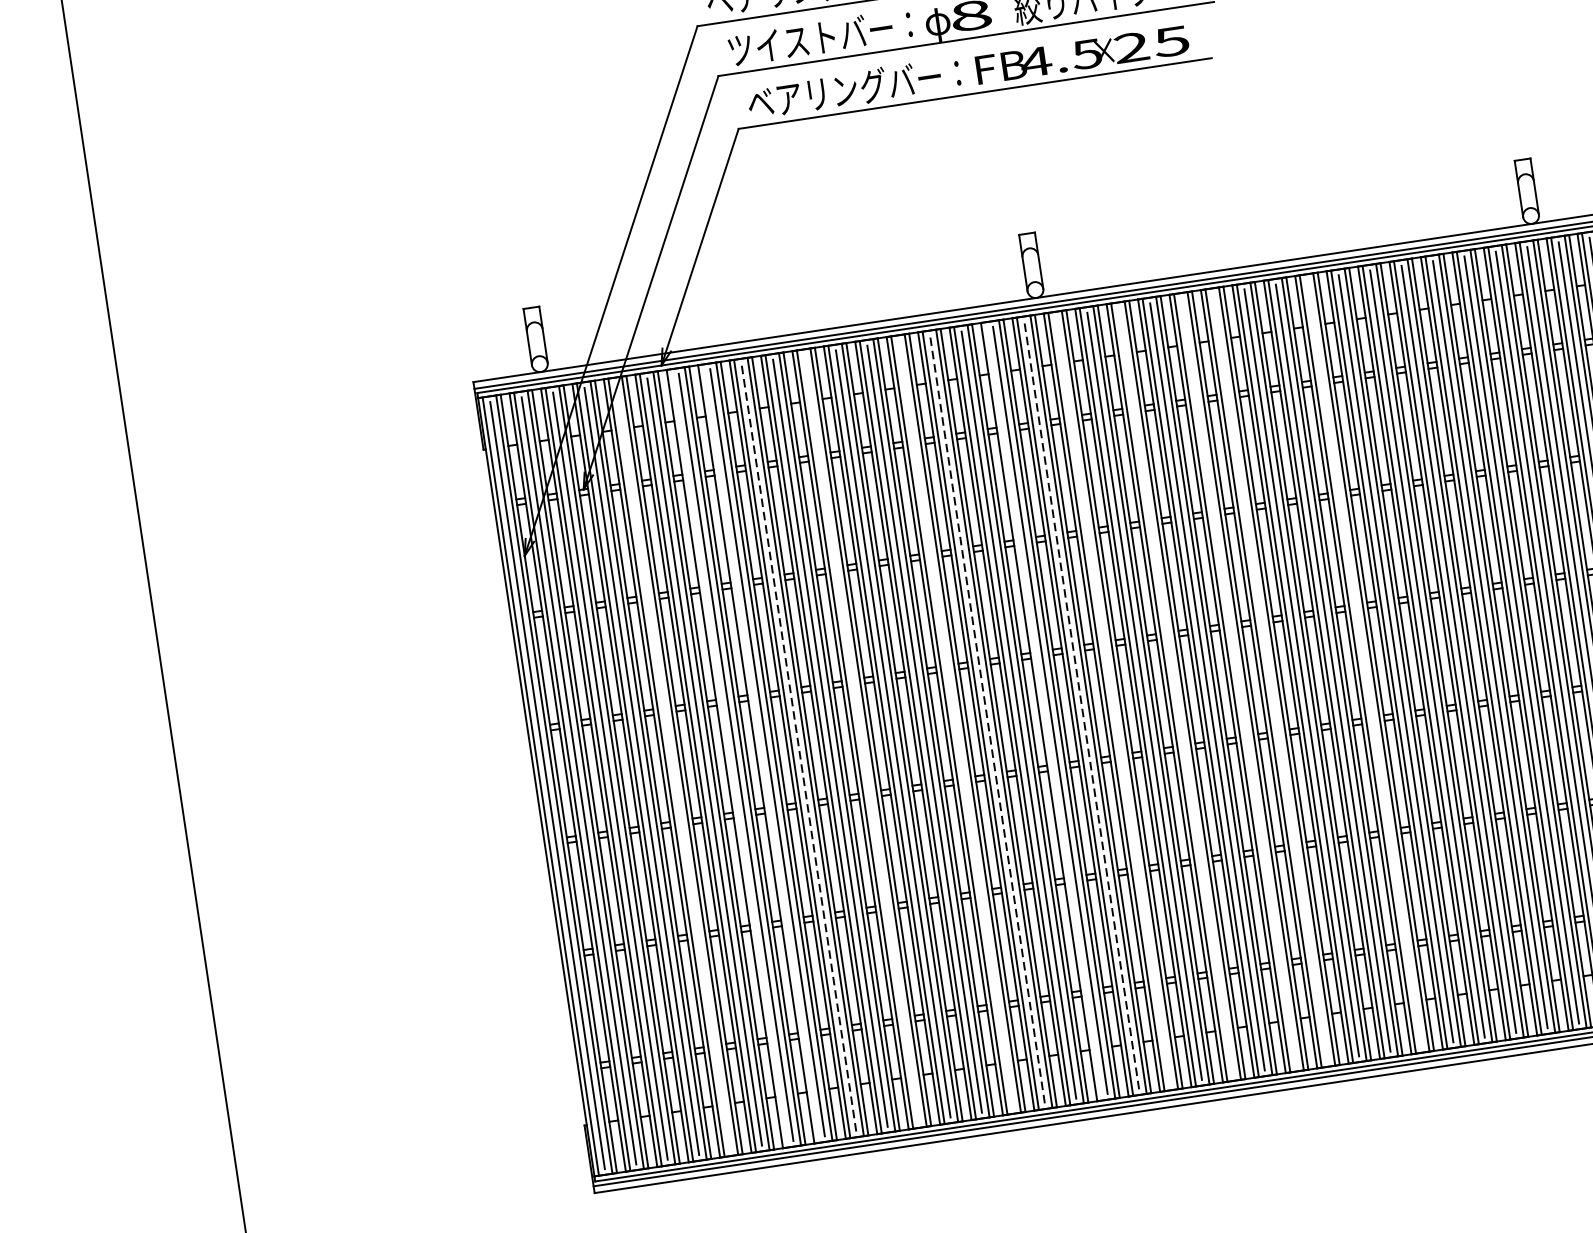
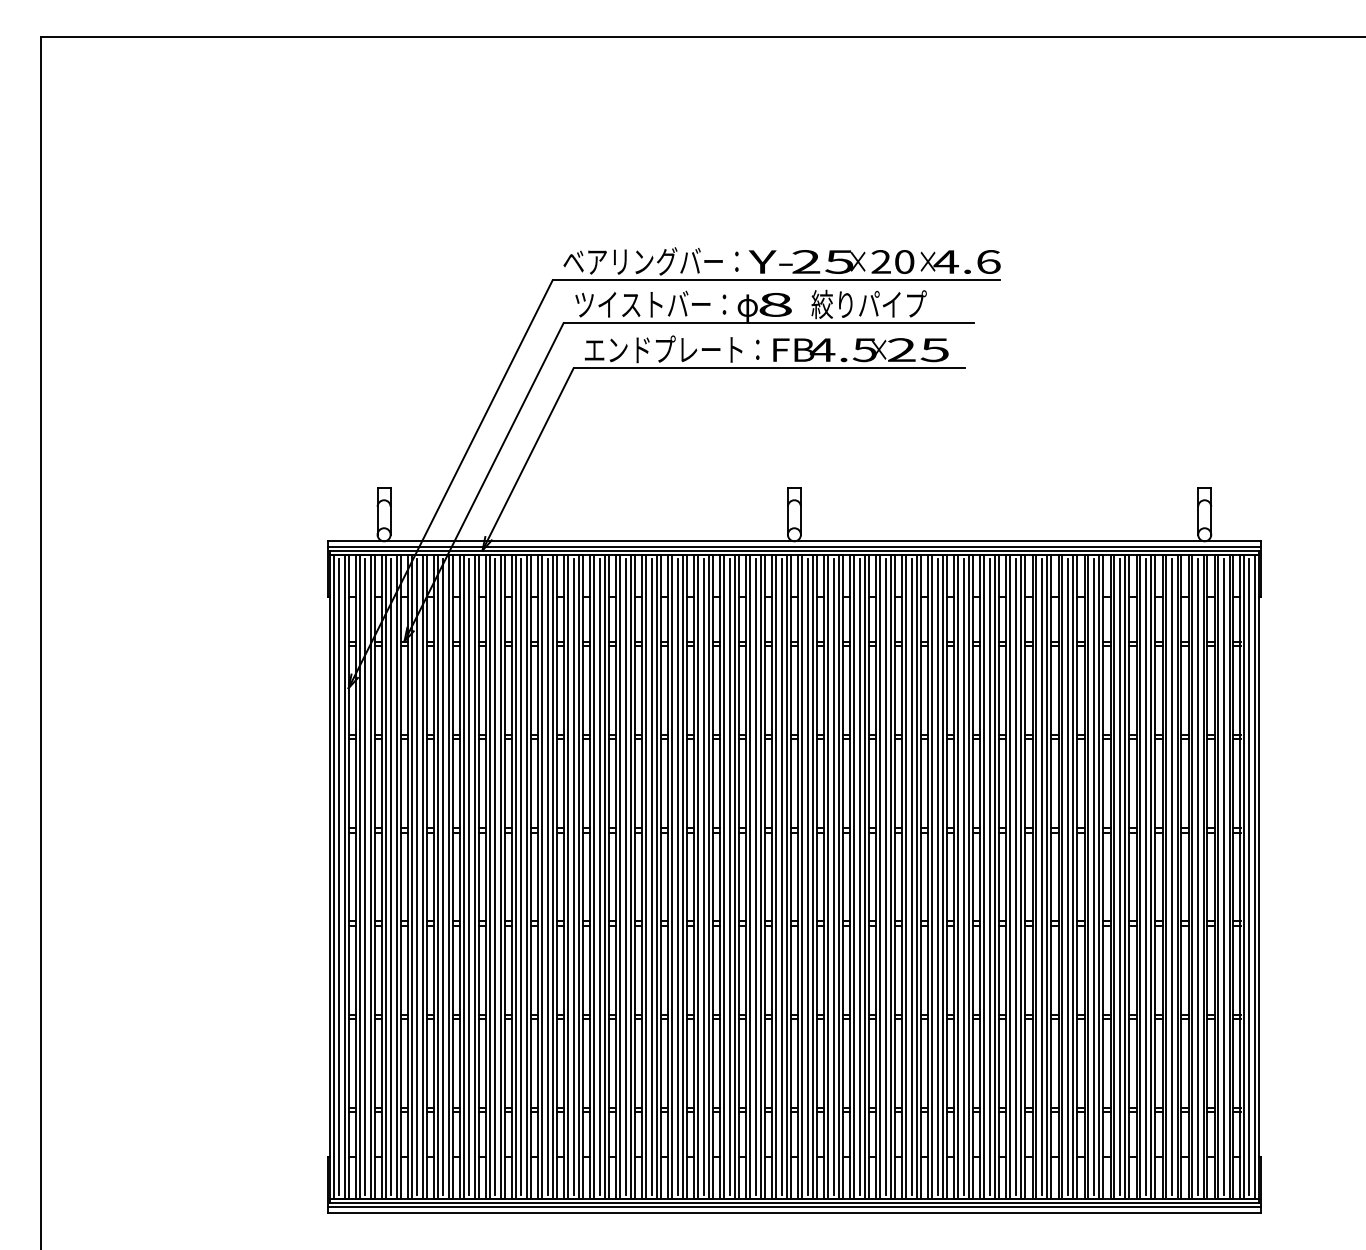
text: (843, 89) -> (663, 349), ベアリングバー： -> エンドプレート：
line: (1364, 662) -> (1015, 876), added
line: (1269, 677) -> (937, 876), added
line: (1238, 681) -> (911, 876), added
line: (1175, 691) -> (859, 876), added
line: (1112, 700) -> (807, 876), added
line: (1081, 706) -> (781, 877), dashed -> solid
line: (1044, 710) -> (750, 876), added
line: (987, 720) -> (703, 877), dashed -> solid
line: (955, 723) -> (677, 876), added
line: (861, 738) -> (599, 876), added
line: (799, 748) -> (547, 877), dashed -> solid
line: (760, 753) -> (515, 876), added
line: (728, 757) -> (489, 876), added
line: (673, 766) -> (443, 876), added

